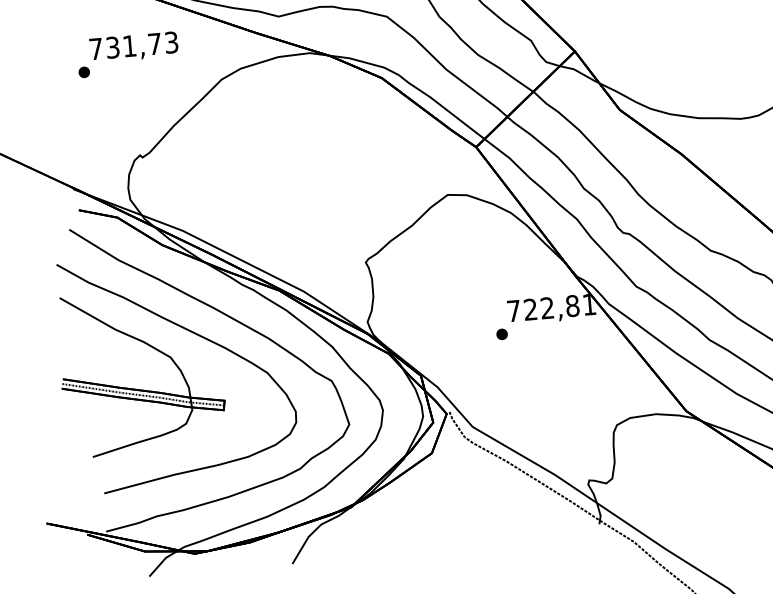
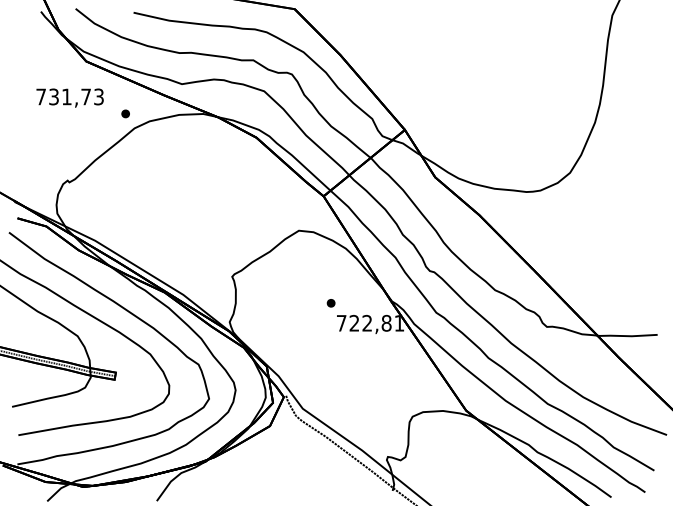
part: (84, 71) -> (125, 113), moved
part: (501, 334) -> (330, 303), moved

